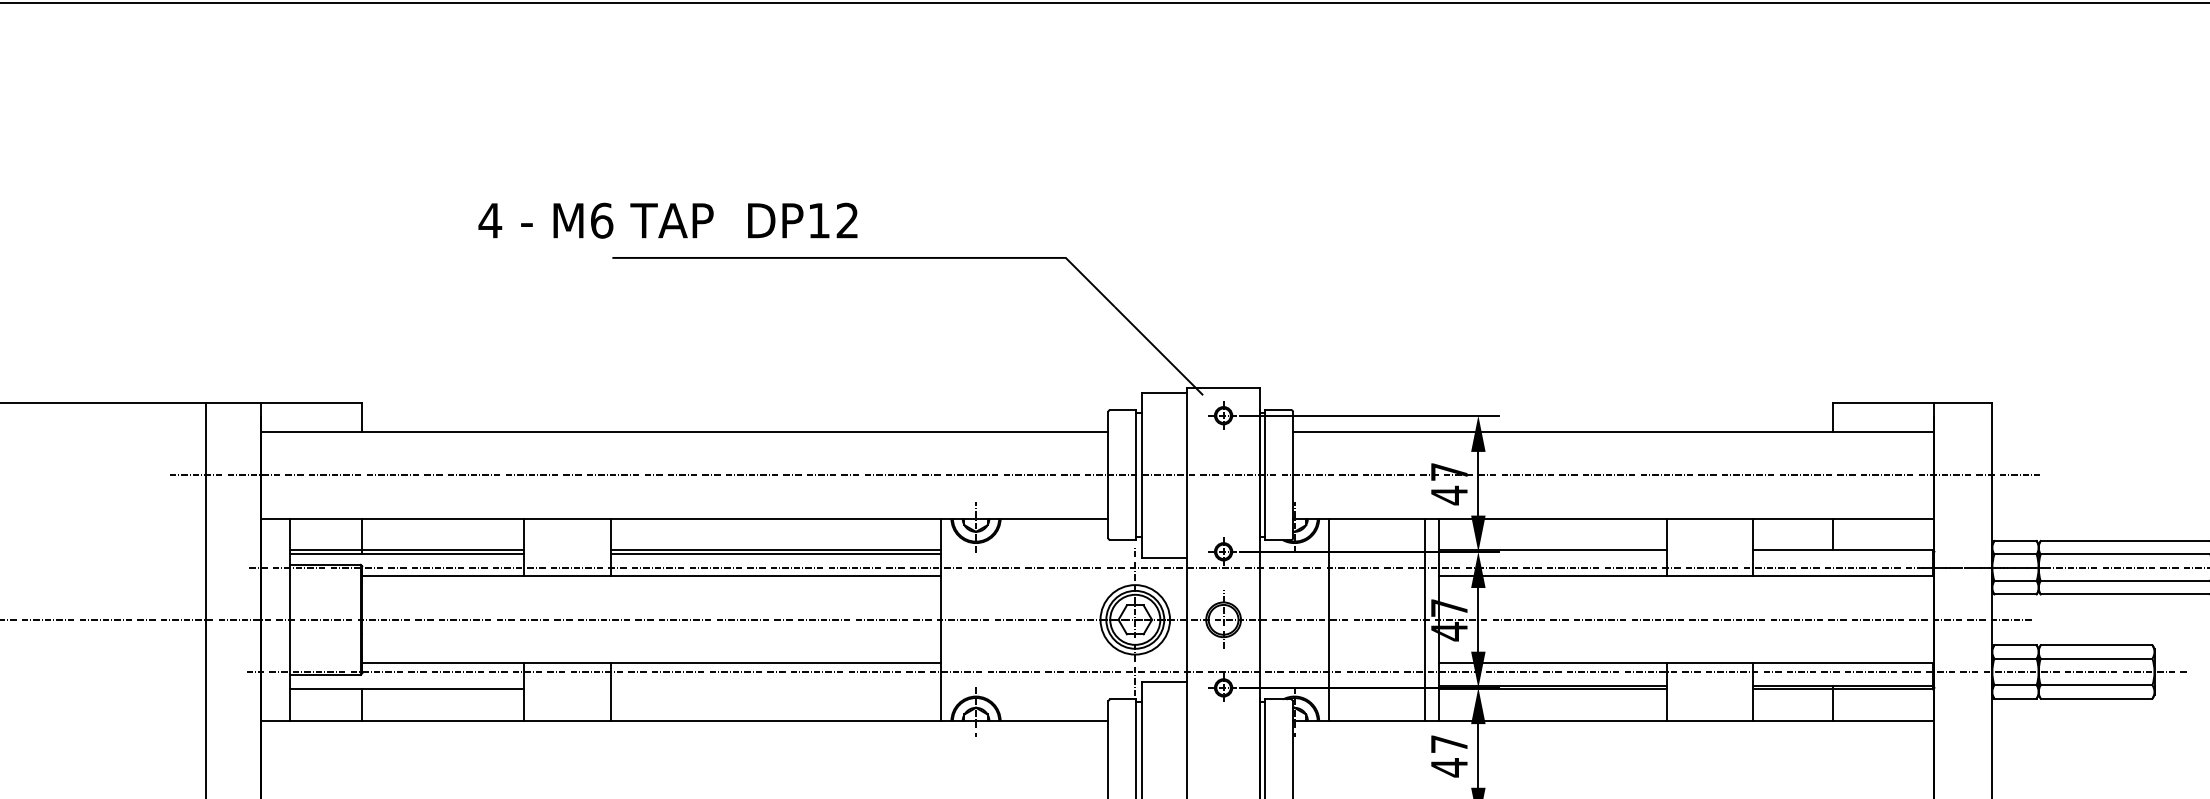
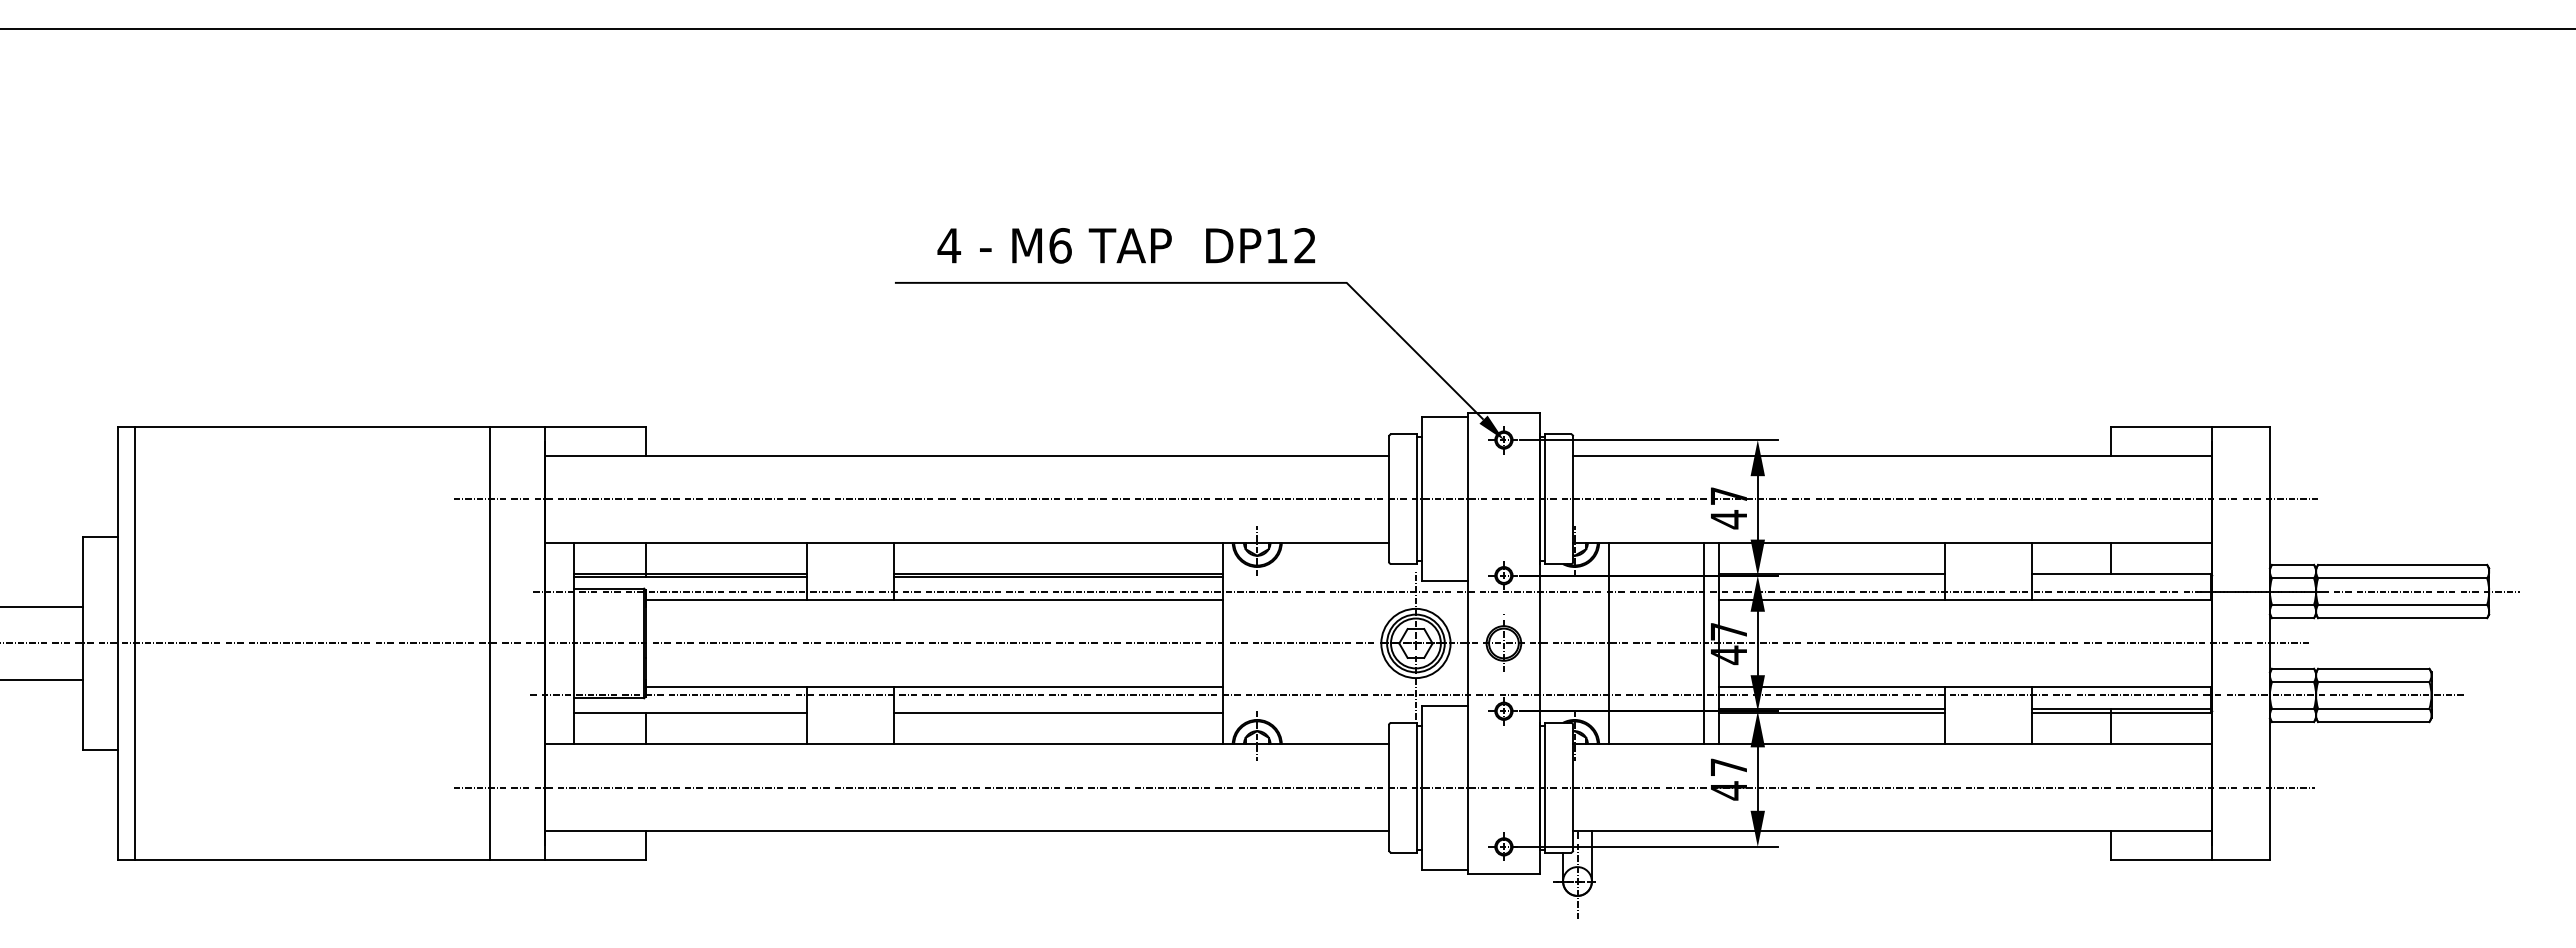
text: (668, 220) -> (1126, 245), moved
fill: (1211, 403) -> (1491, 427), added
line: (775, 689) -> (1057, 712), added
line: (1102, 764) -> (1383, 787), added

